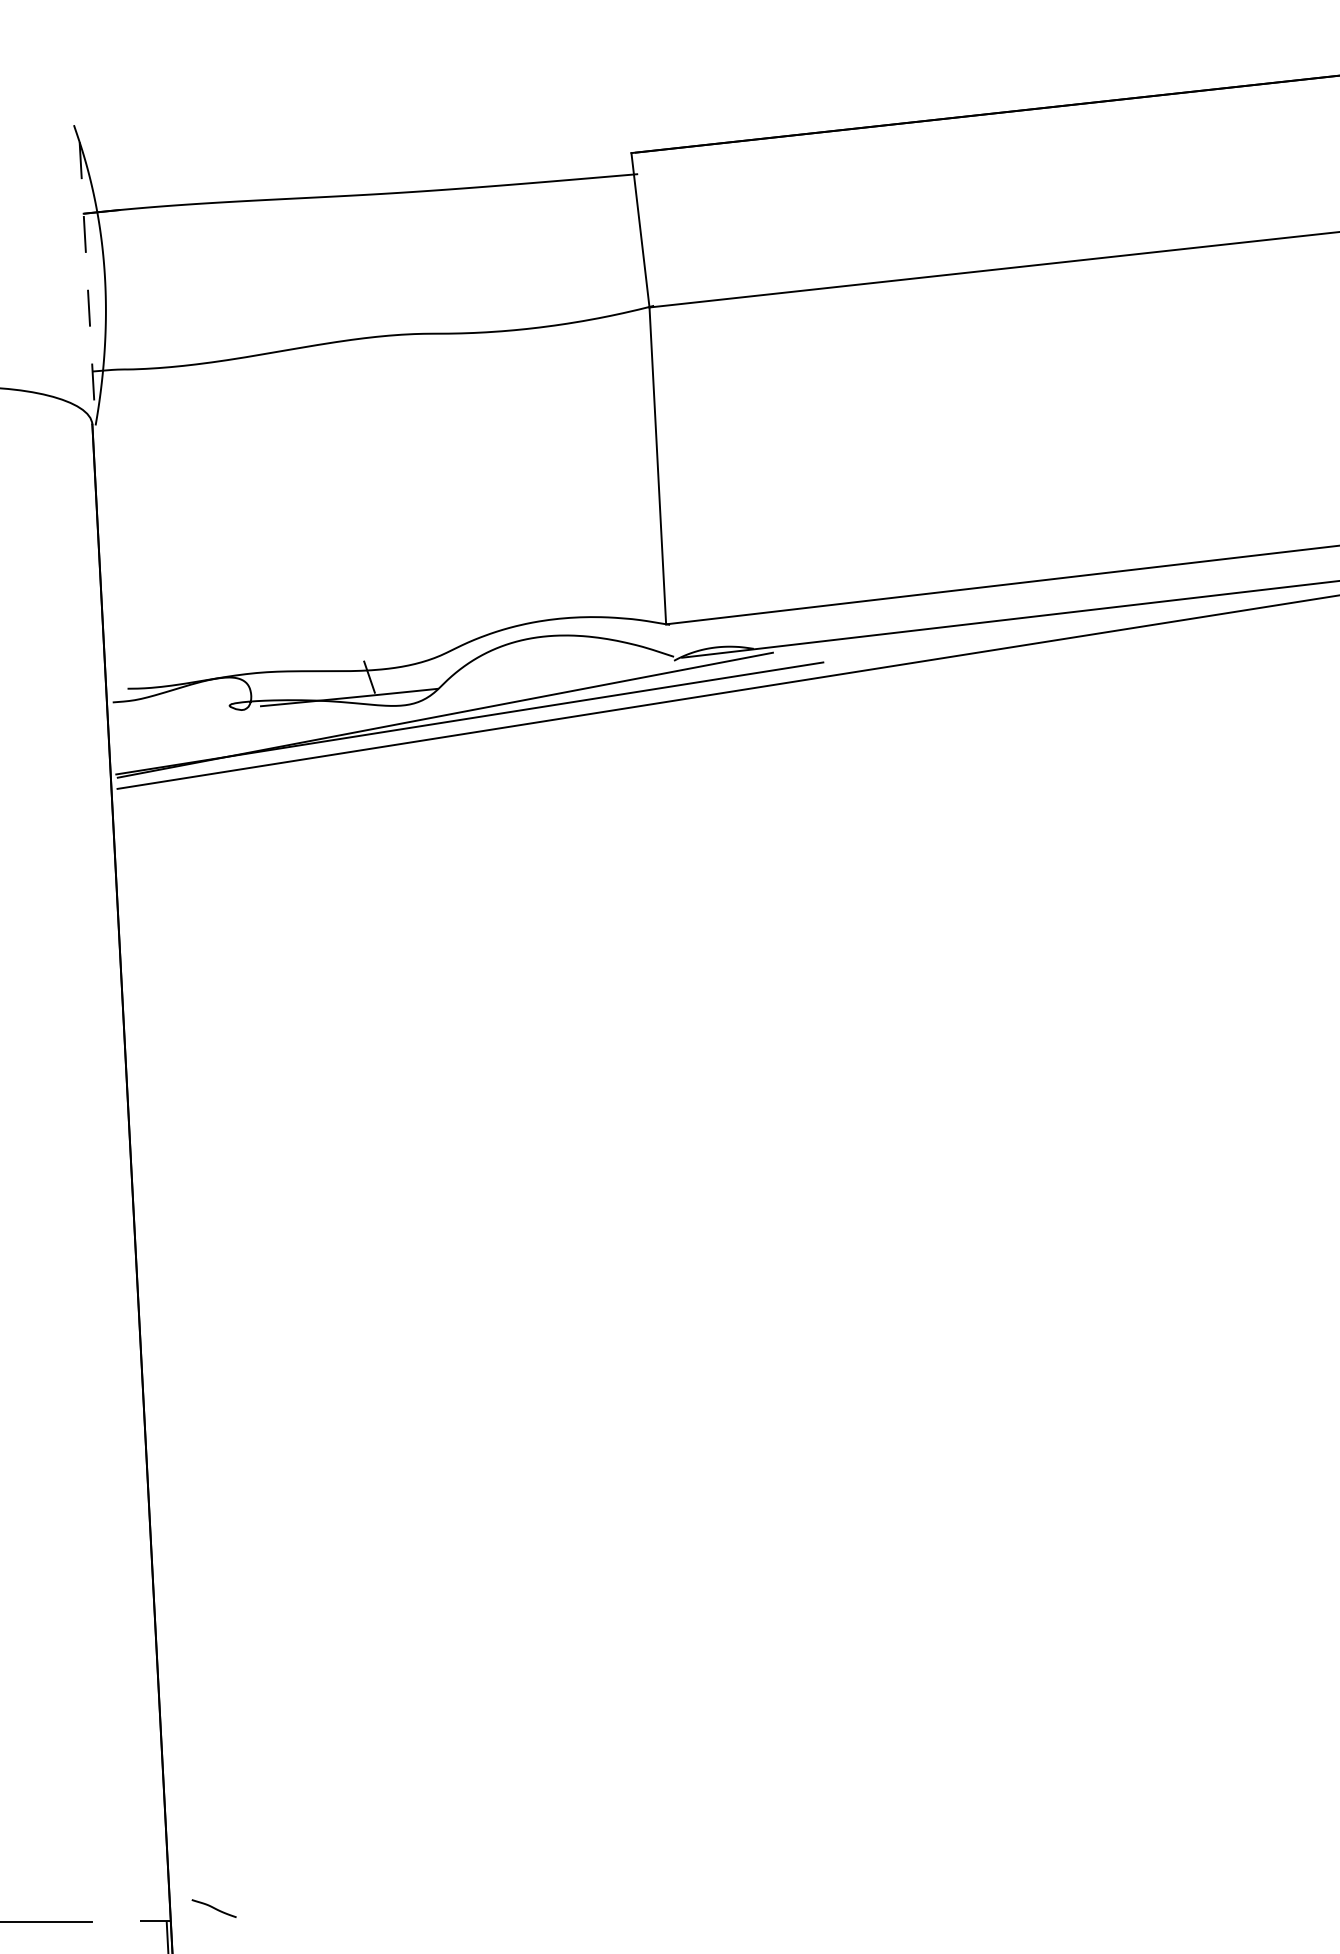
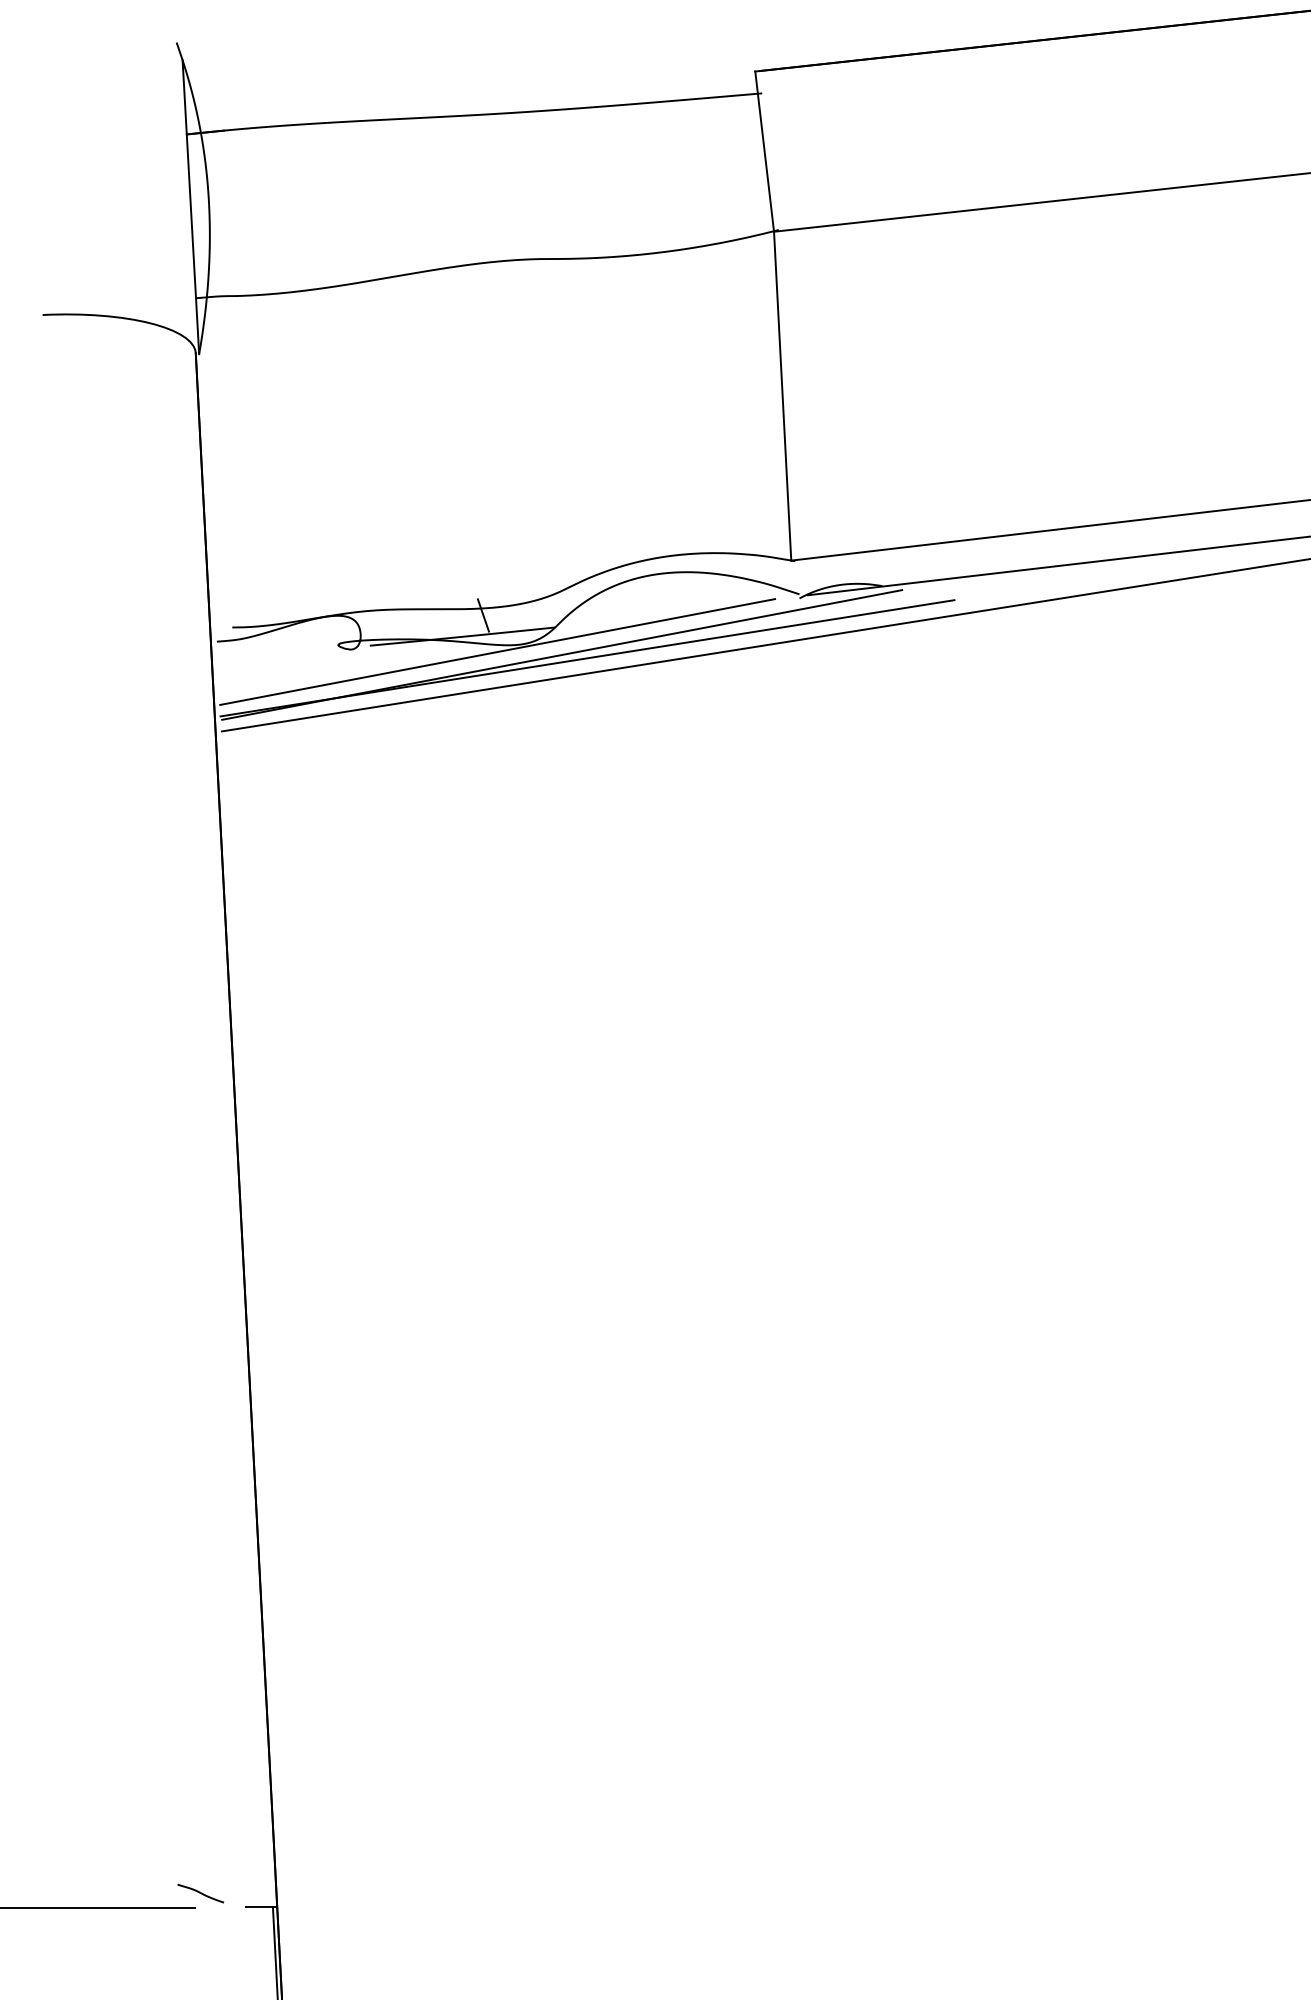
line: (87, 283) -> (190, 206), dashed -> solid
line: (382, 712) -> (496, 652), added
curve: (213, 1908) -> (200, 1893), moved

